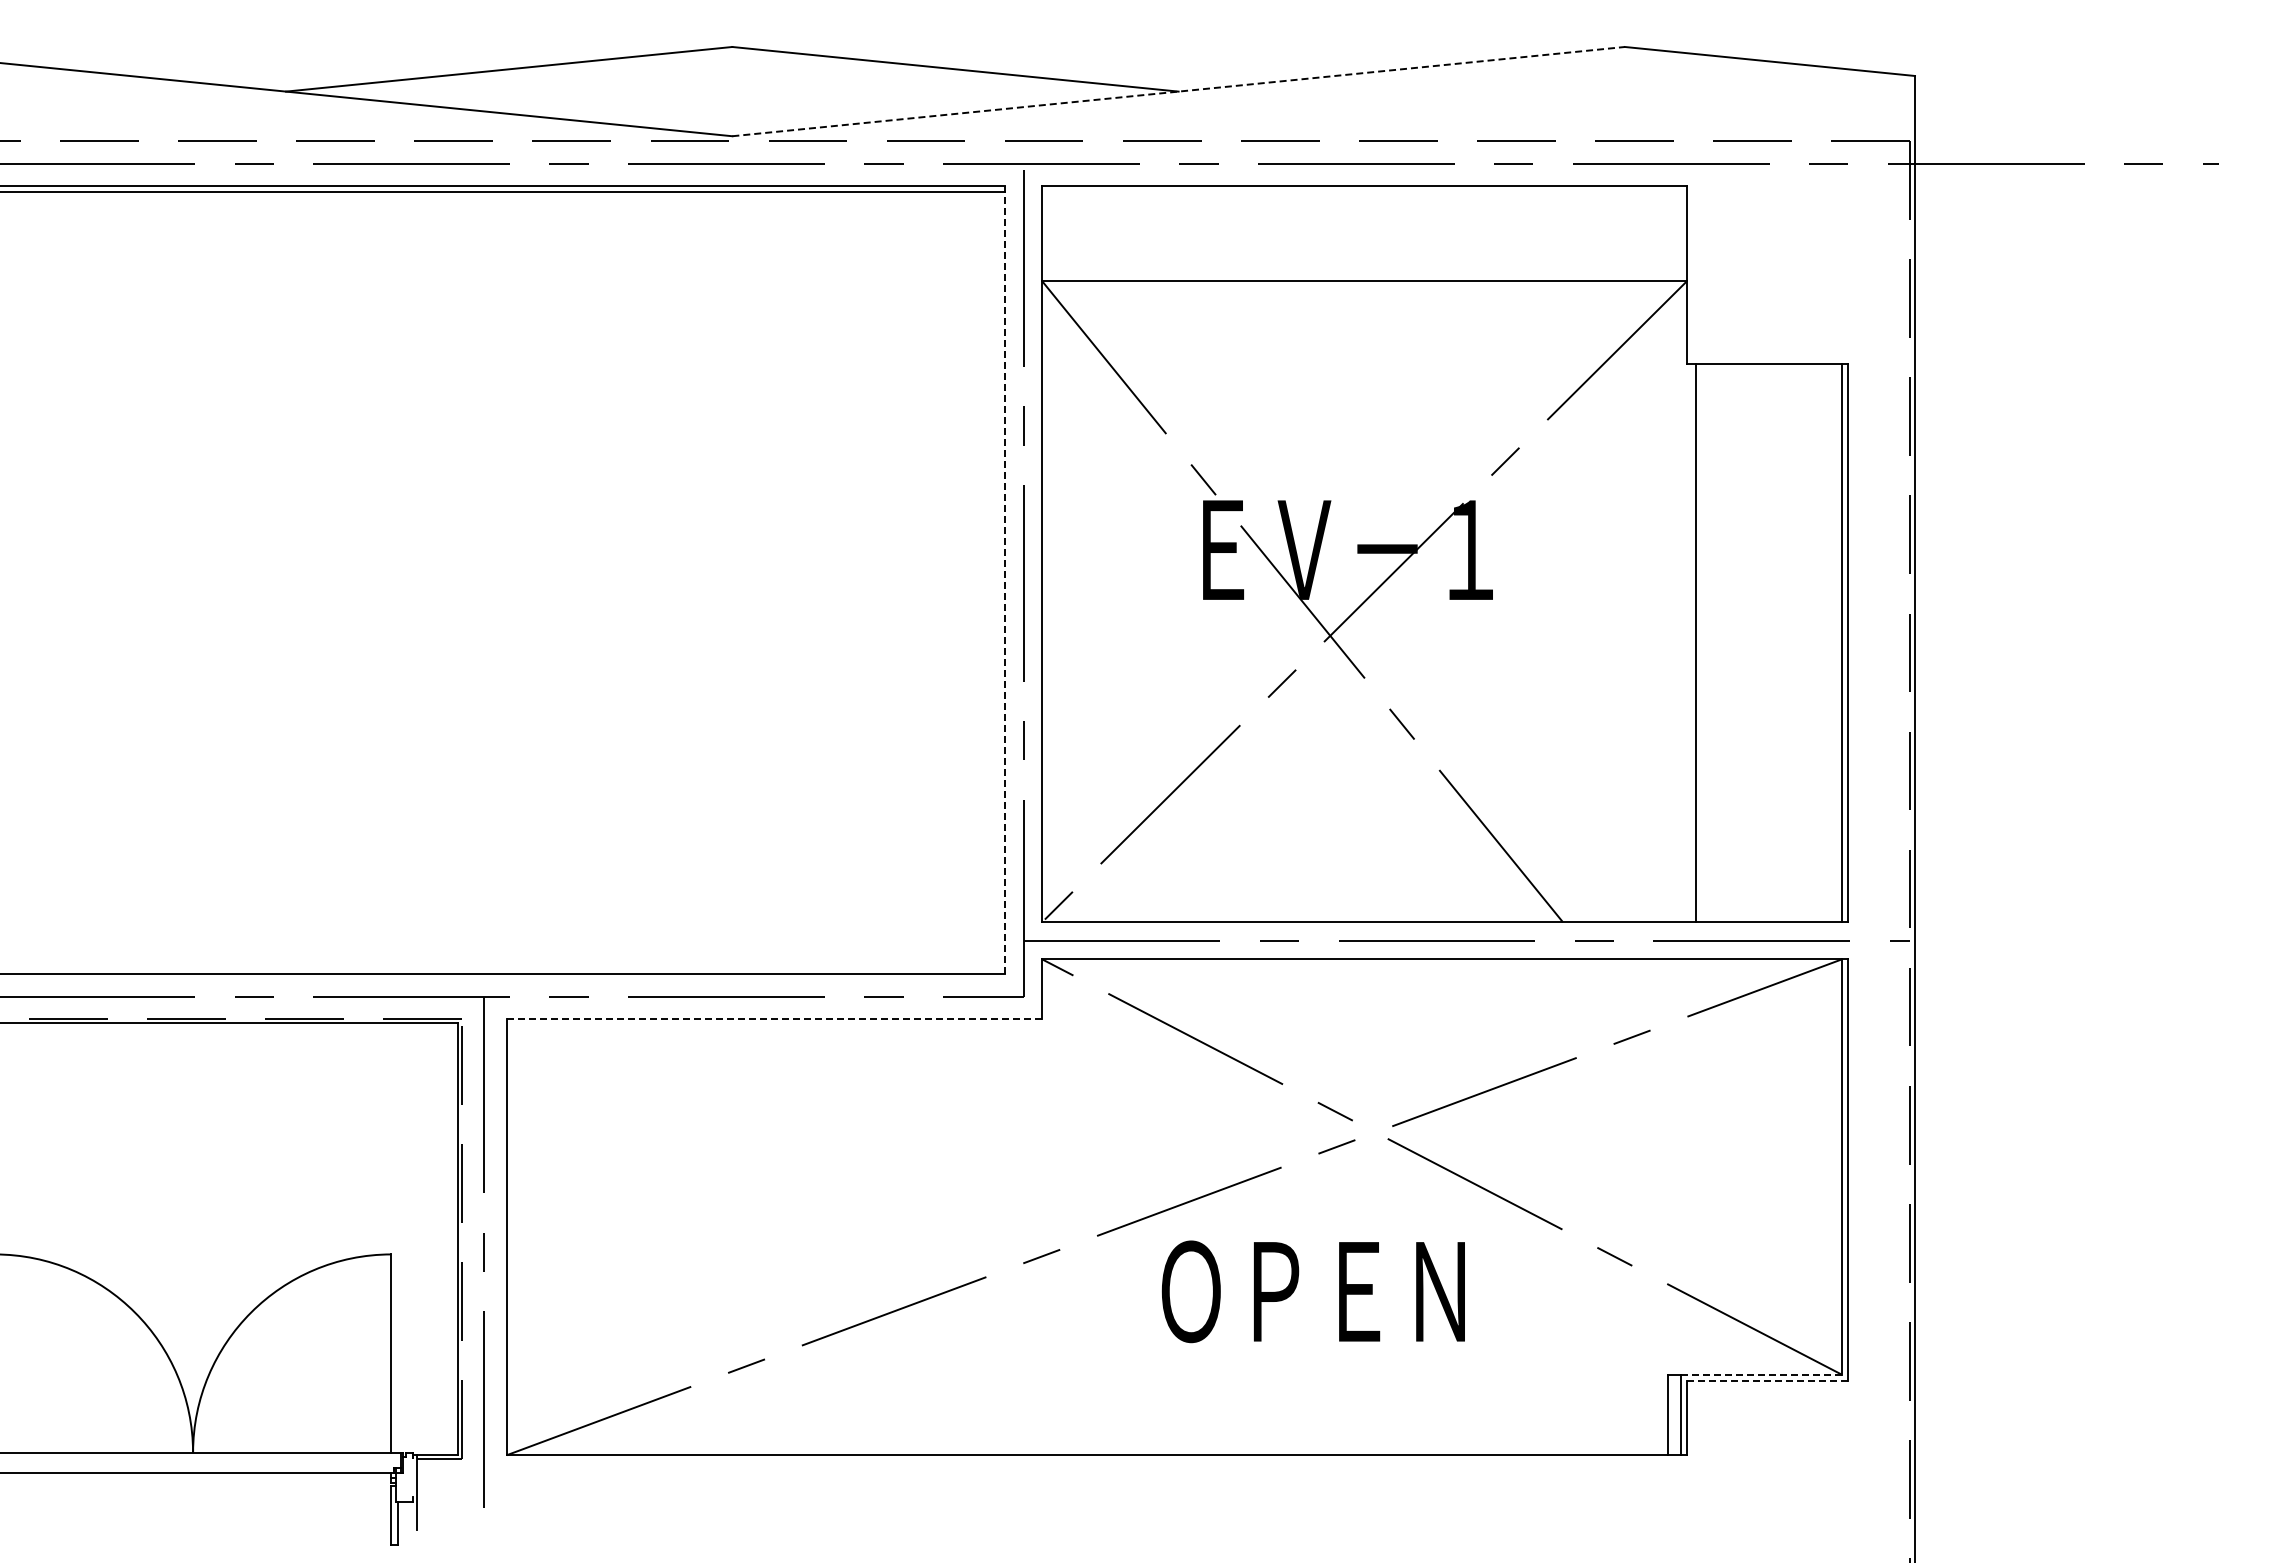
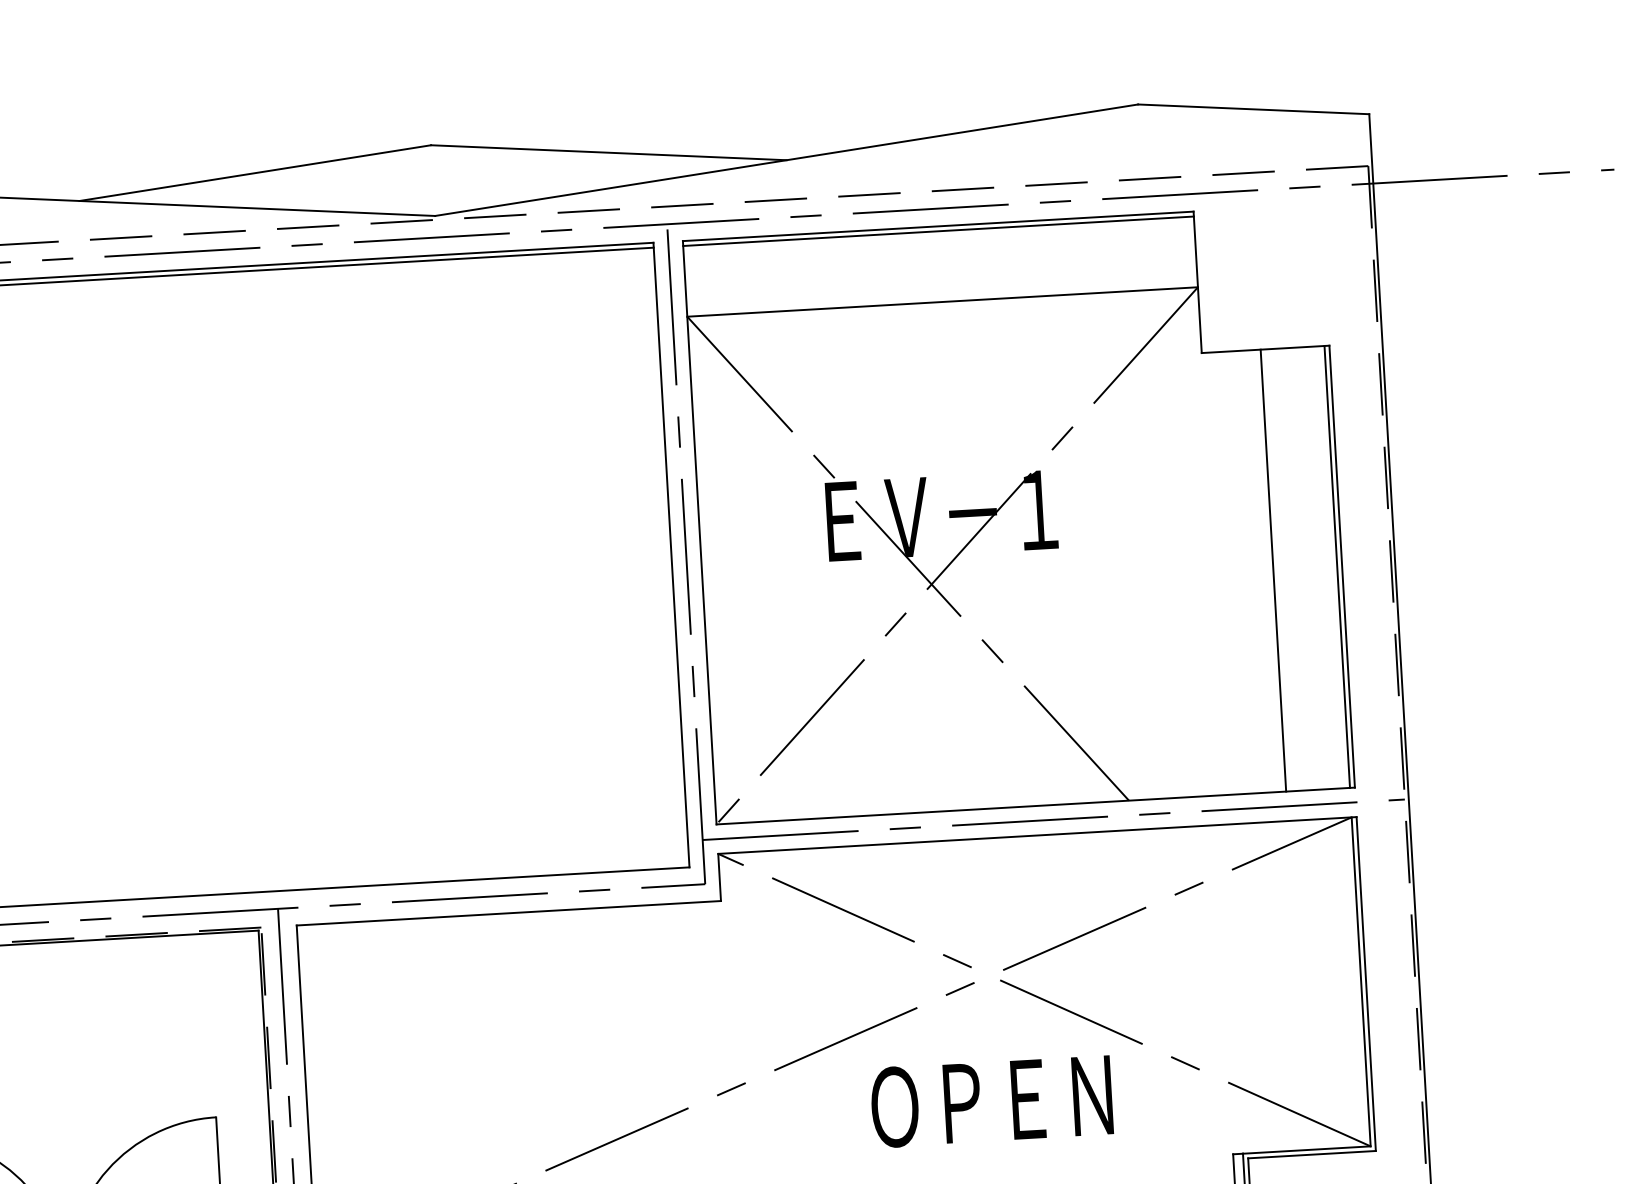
line: (1178, 91) -> (786, 160), dashed -> solid
line: (1364, 192) -> (938, 231), added
line: (1005, 579) -> (671, 554), dashed -> solid
line: (1696, 643) -> (1273, 570), moved
line: (774, 1018) -> (508, 912), dashed -> solid
text: (1312, 1291) -> (991, 1101), moved
line: (1761, 1374) -> (1306, 1149), dashed -> solid
line: (1767, 1380) -> (1312, 1154), dashed -> solid

